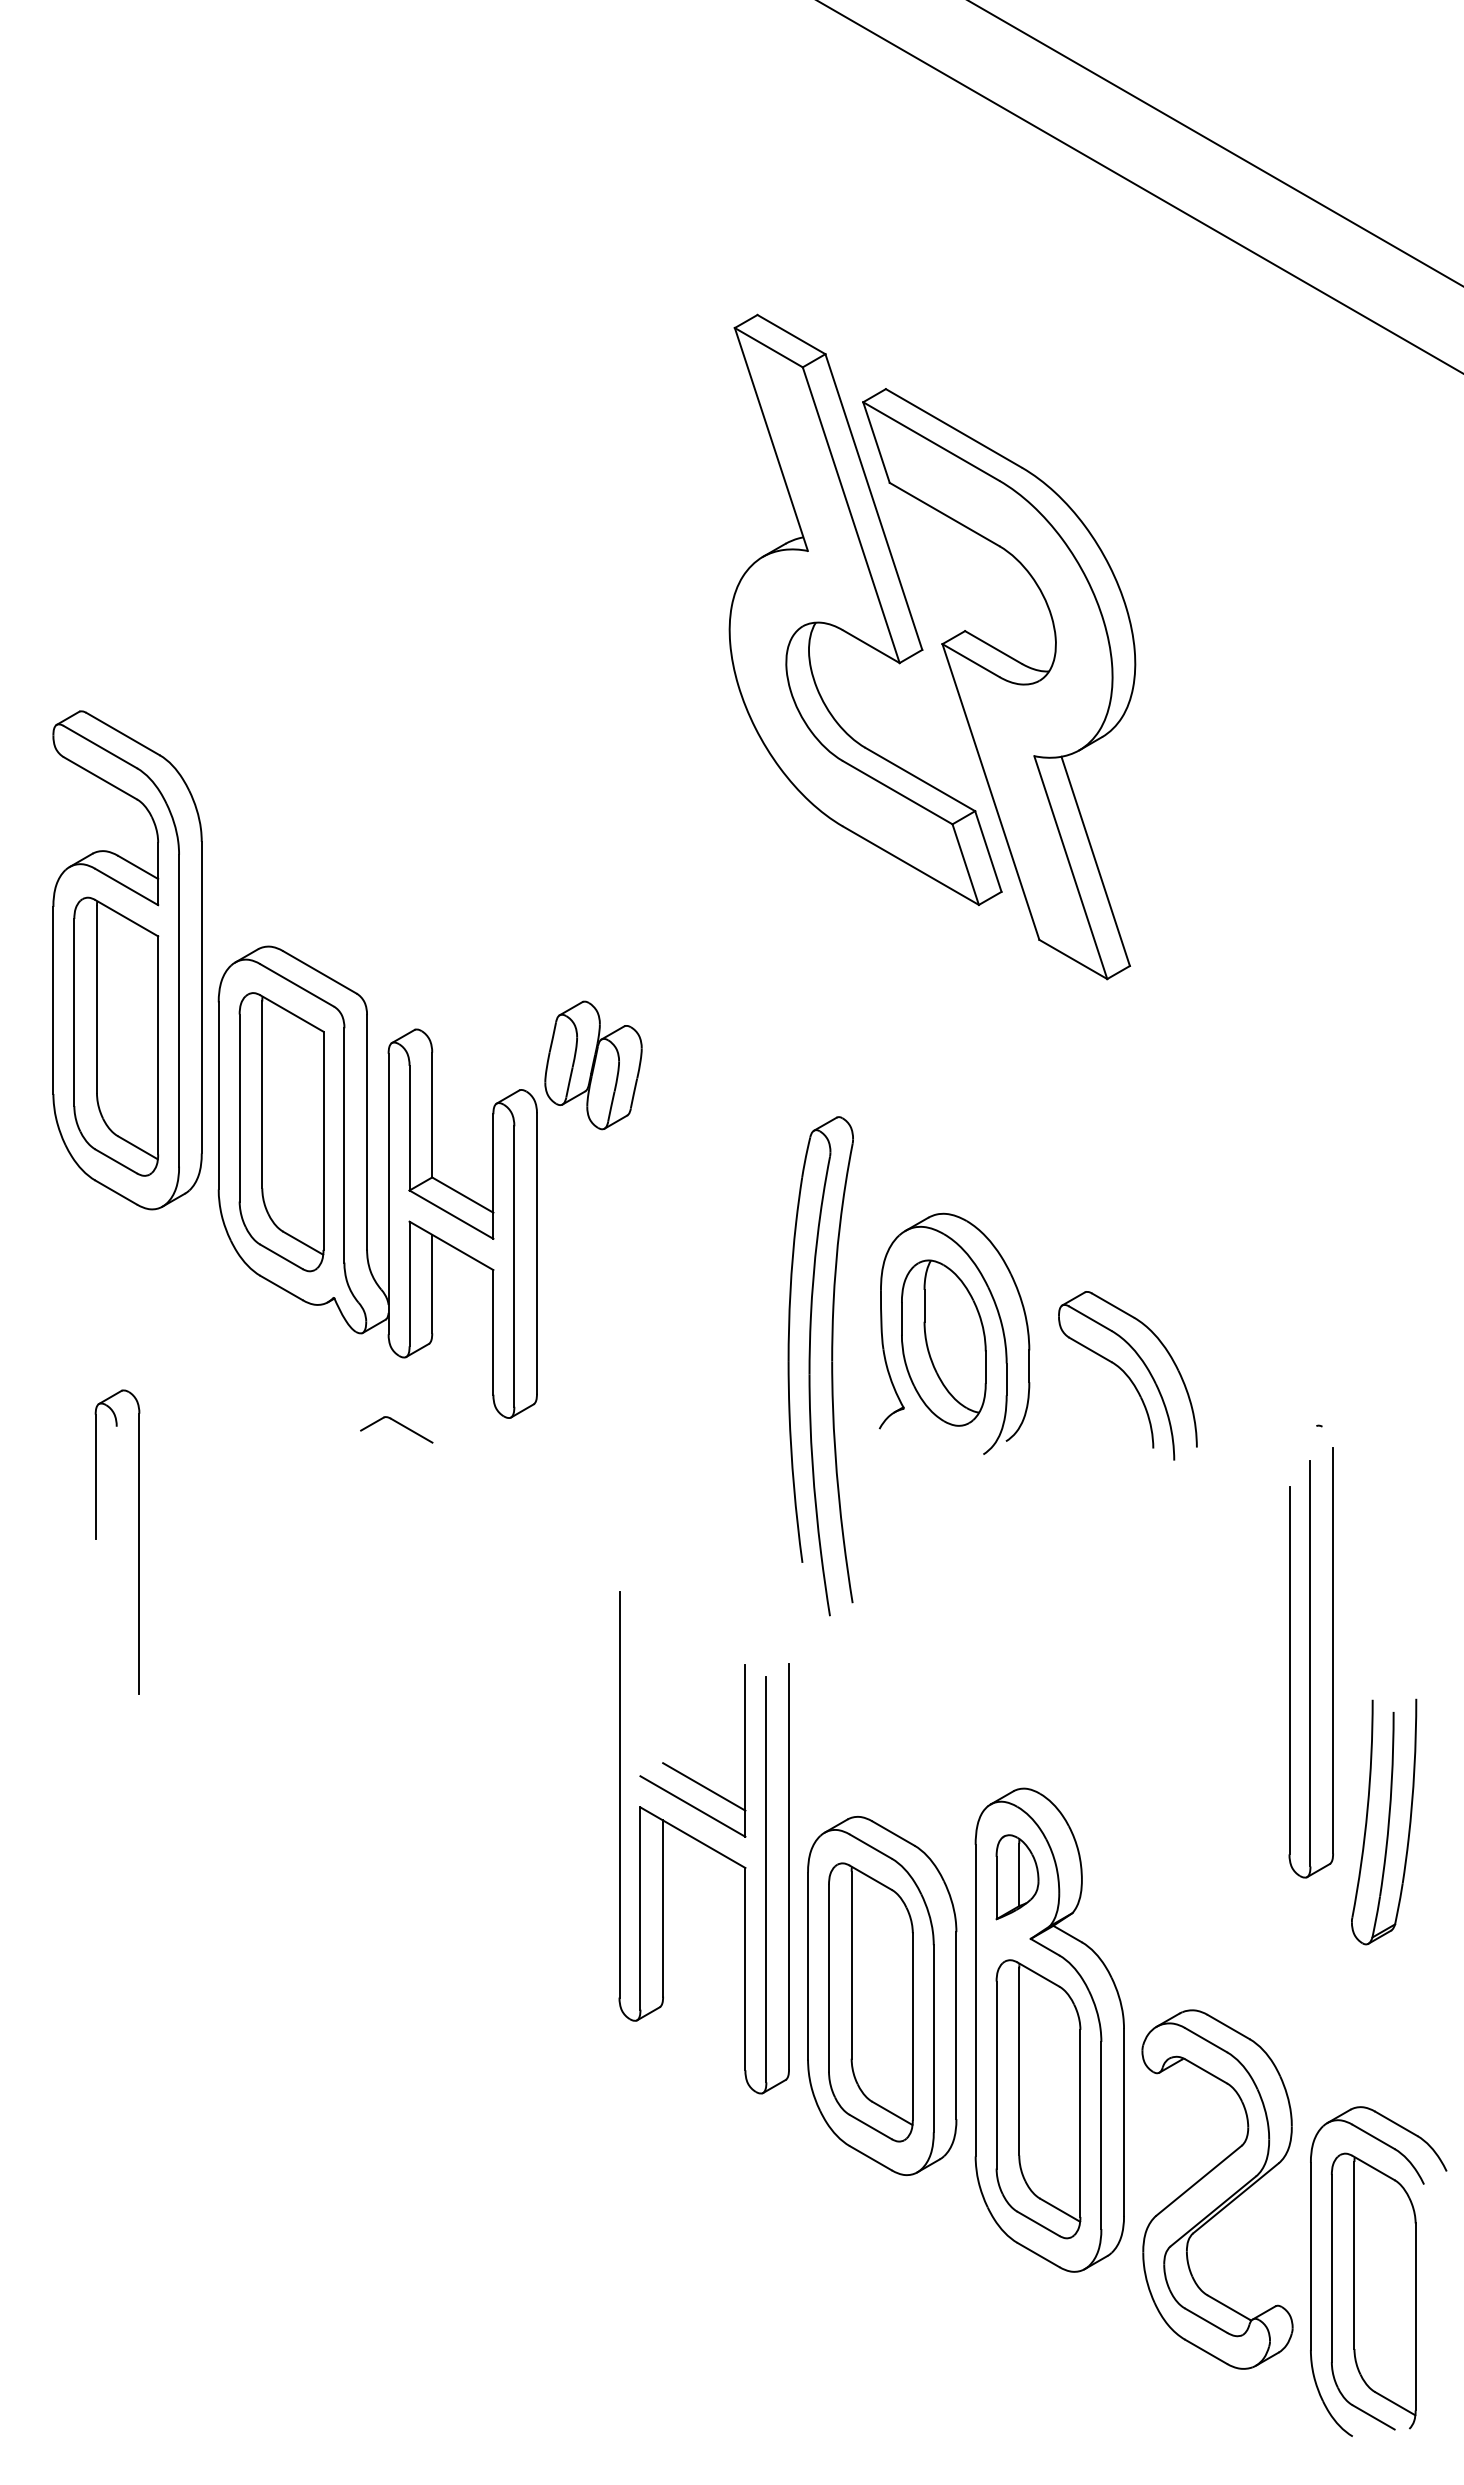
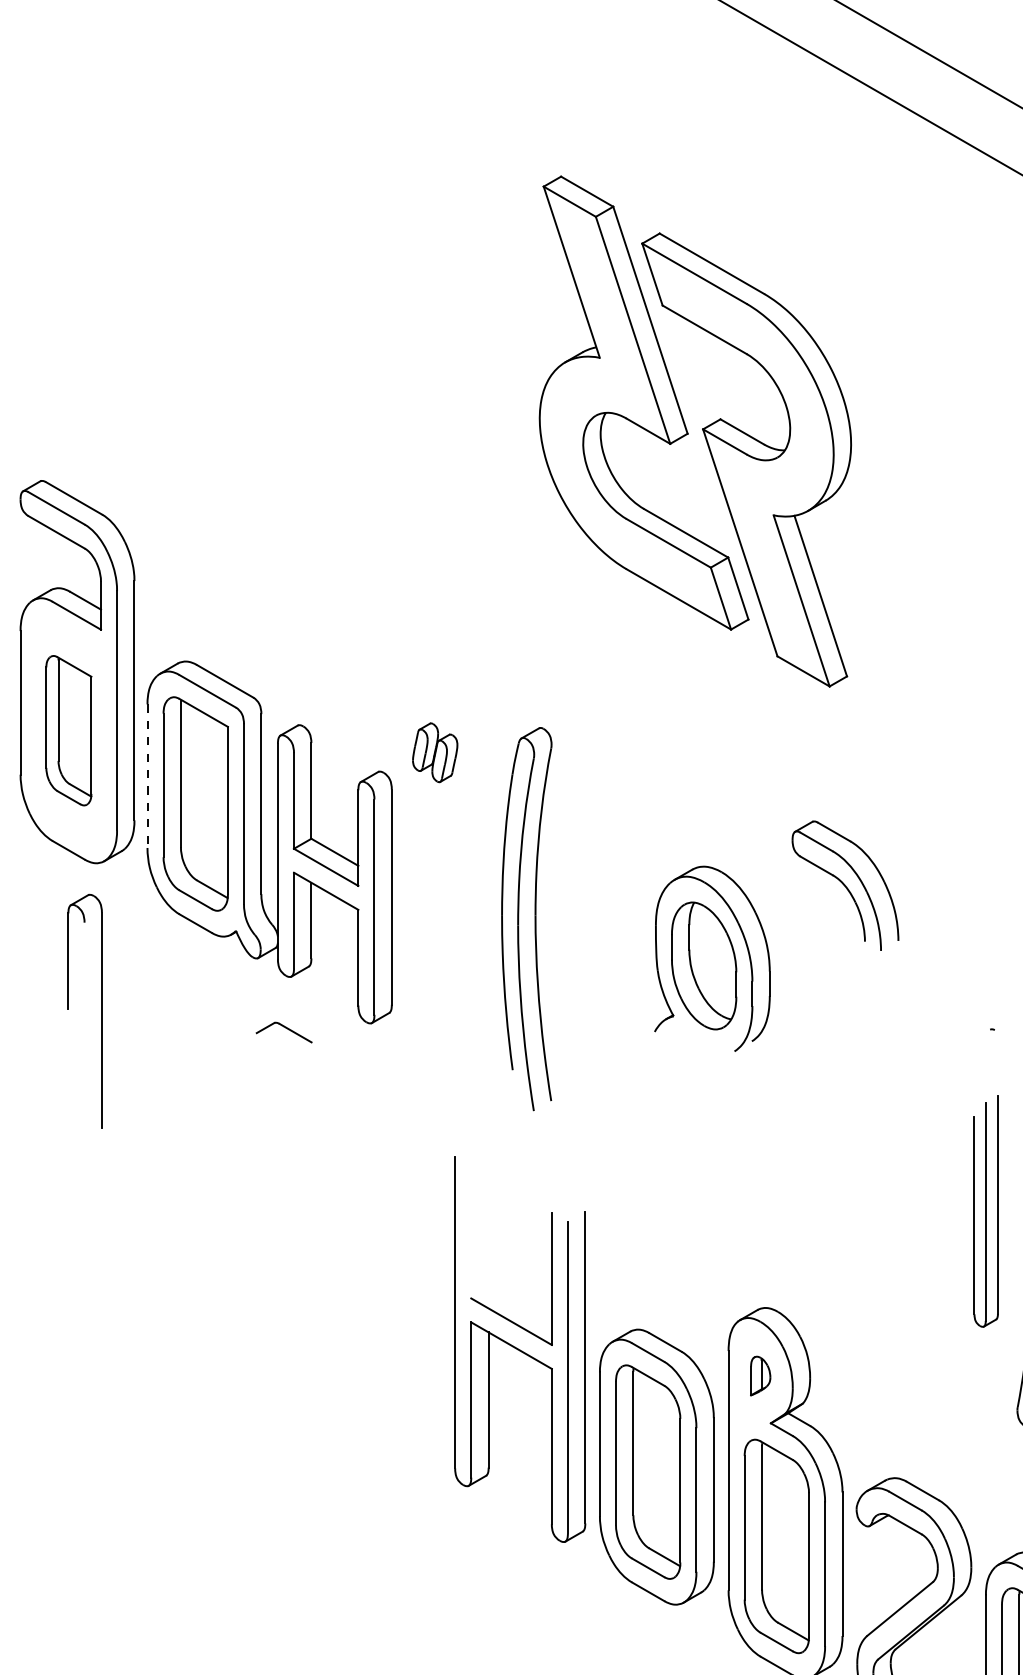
part: (116, 1036) -> (69, 730), size x0.7
part: (593, 1065) -> (435, 752), size x0.6
line: (218, 1096) -> (147, 776), solid -> dashed
part: (810, 1366) -> (518, 919), moved
part: (1127, 1375) -> (845, 885), moved
part: (138, 1541) -> (101, 1010), moved
part: (1310, 1662) -> (985, 1211), size x0.7
line: (704, 1786) -> (520, 1306), removed
part: (1017, 1877) -> (760, 1376), size x0.6

